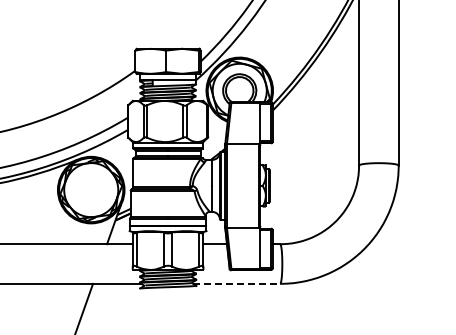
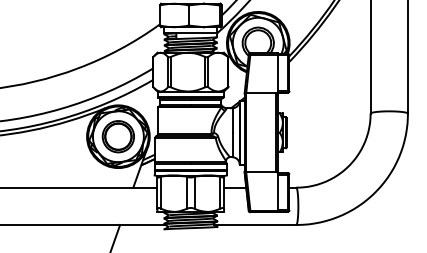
part: (90, 189) -> (117, 136), added
line: (236, 283) -> (255, 224), dashed -> solid

